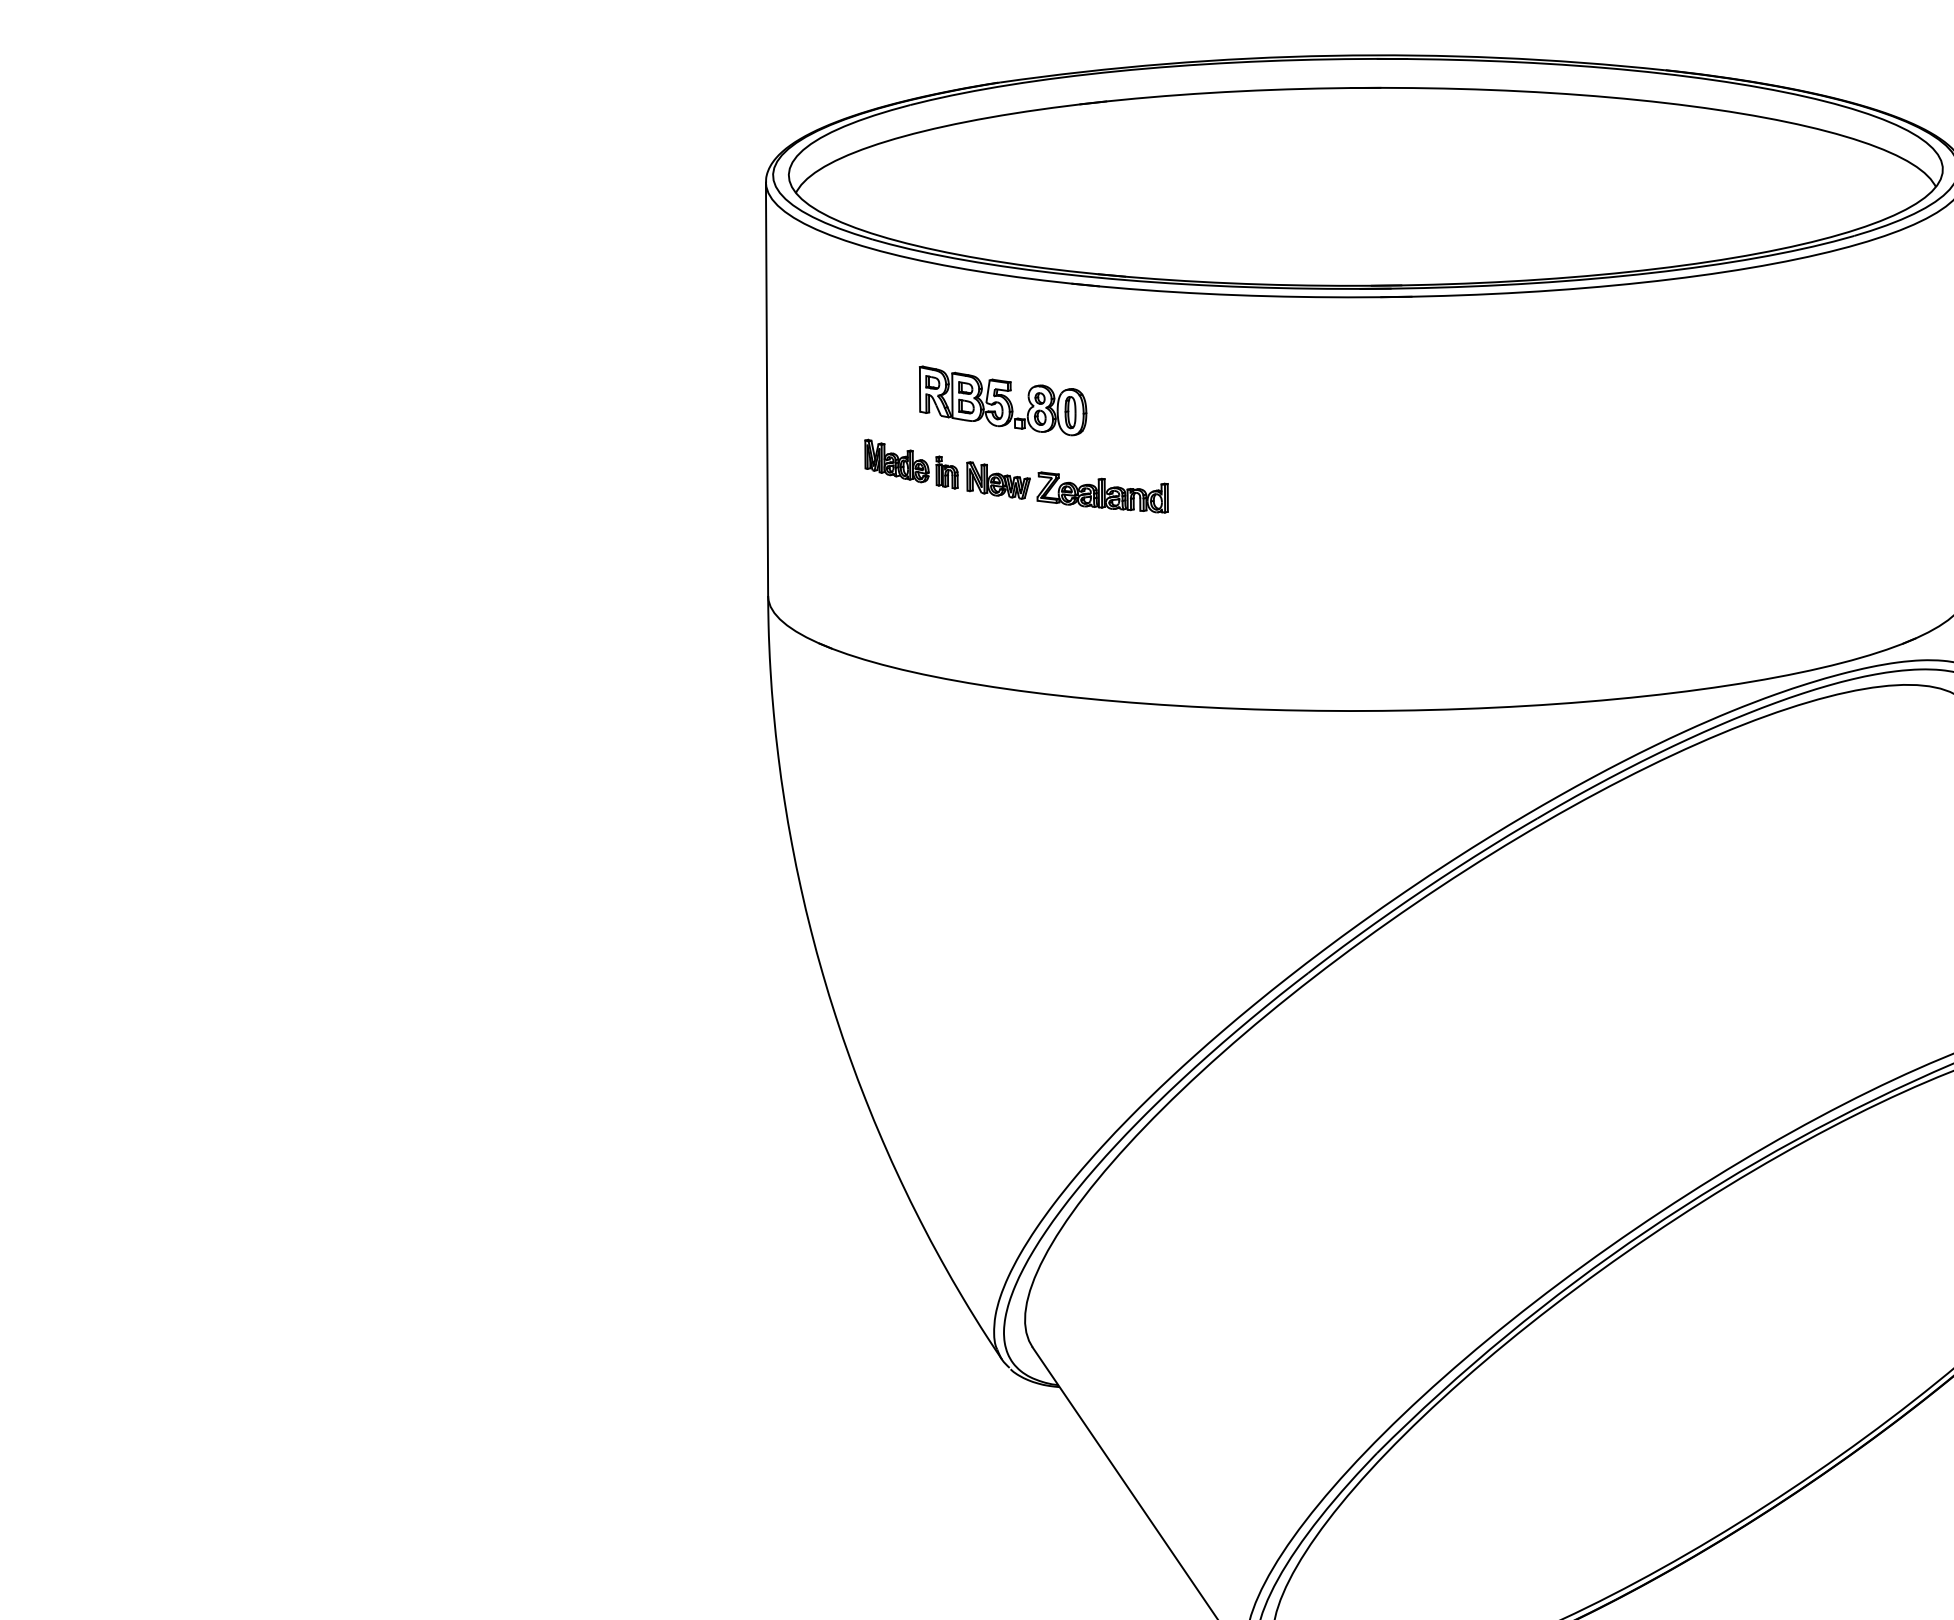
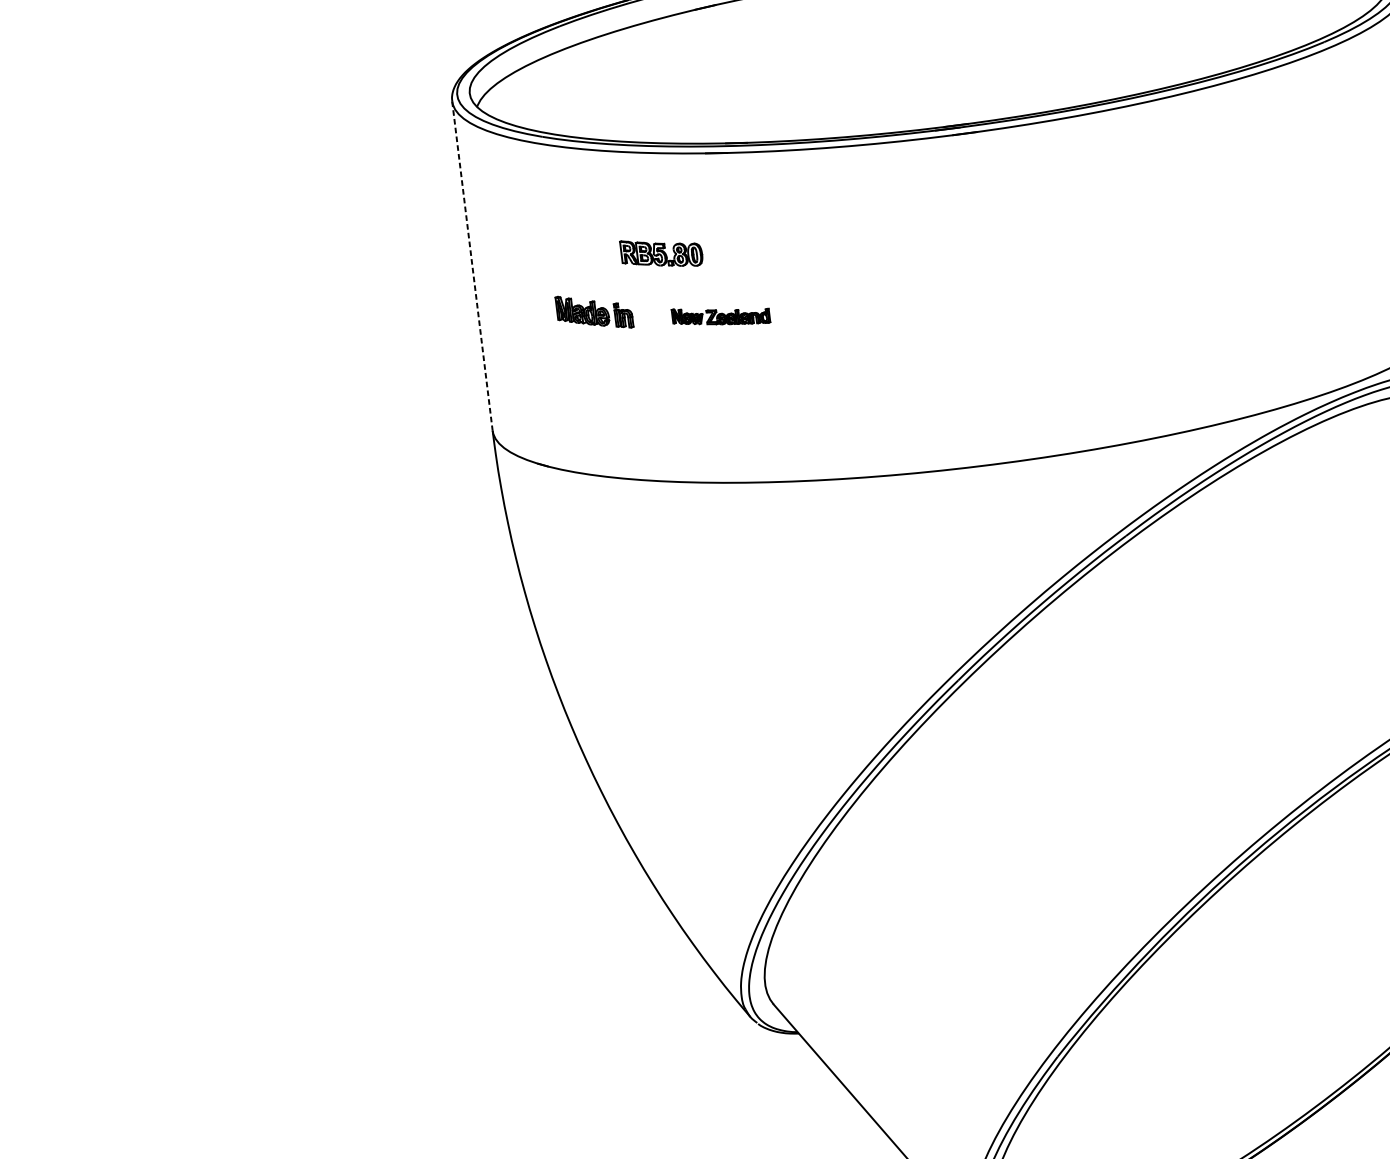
line: (767, 389) -> (472, 266), solid -> dashed
part: (1003, 400) -> (661, 252), size x0.6
part: (1067, 487) -> (720, 316), size x0.6

